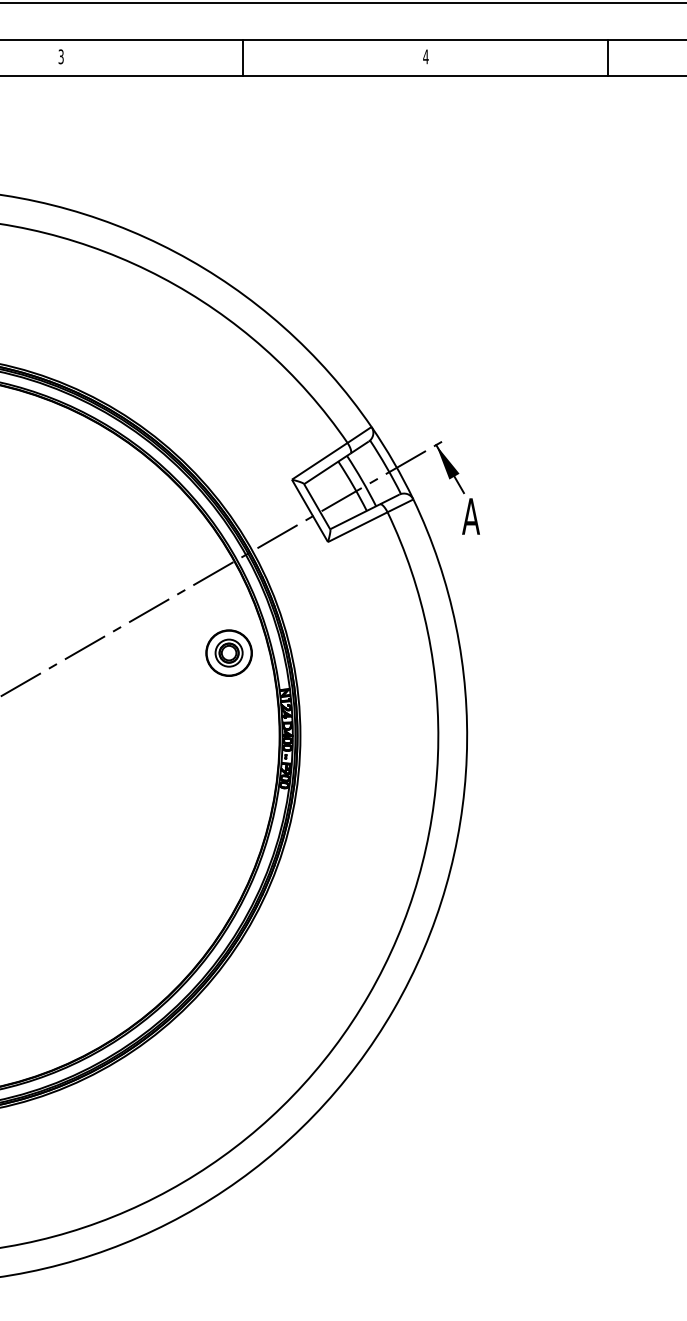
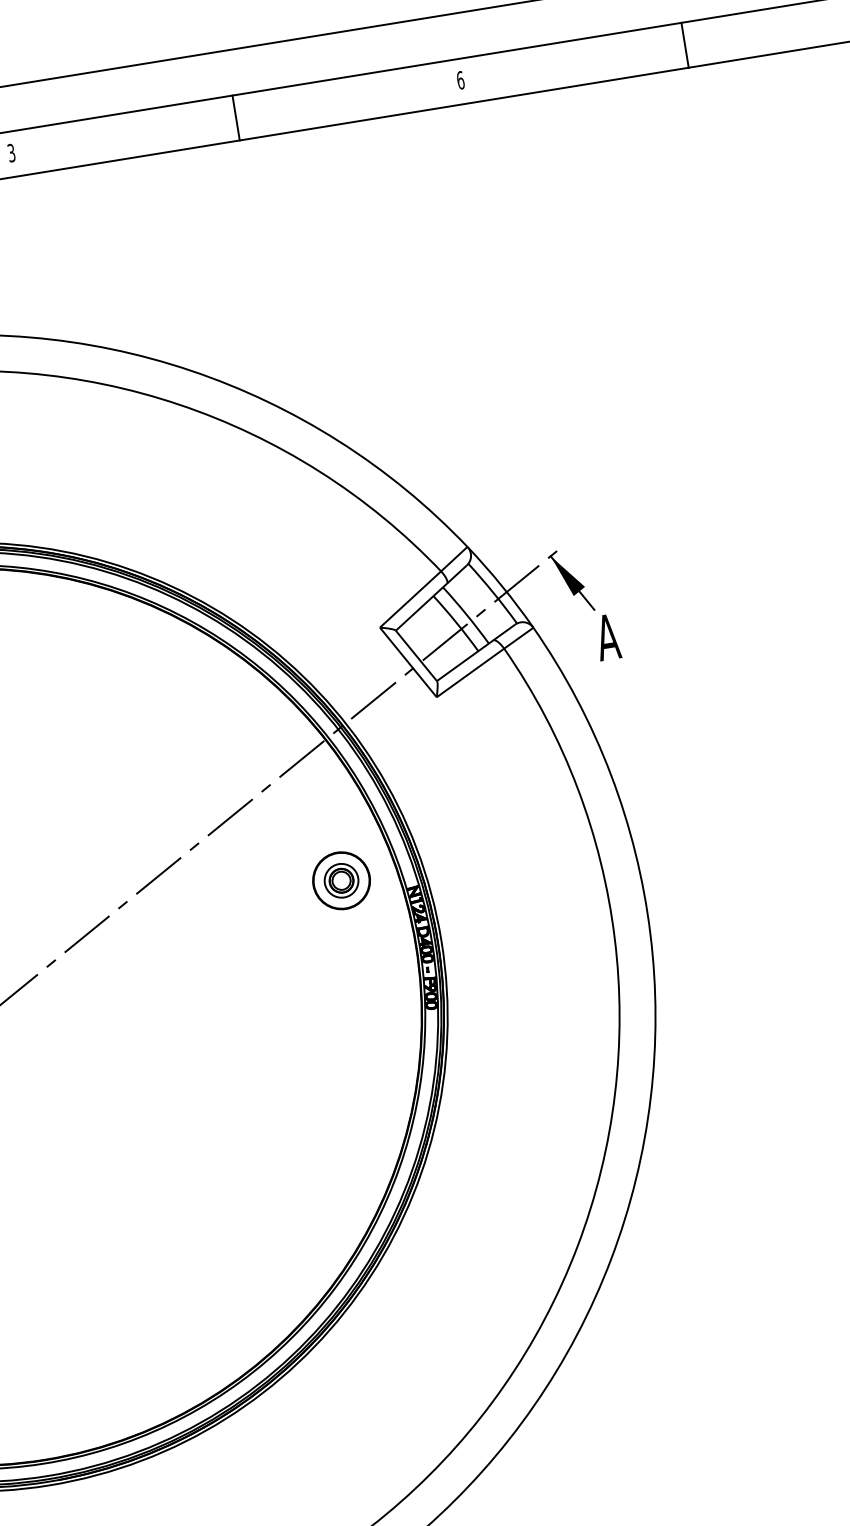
text: (425, 56) -> (459, 80), 4 -> 6
part: (228, 652) -> (340, 880), moved

